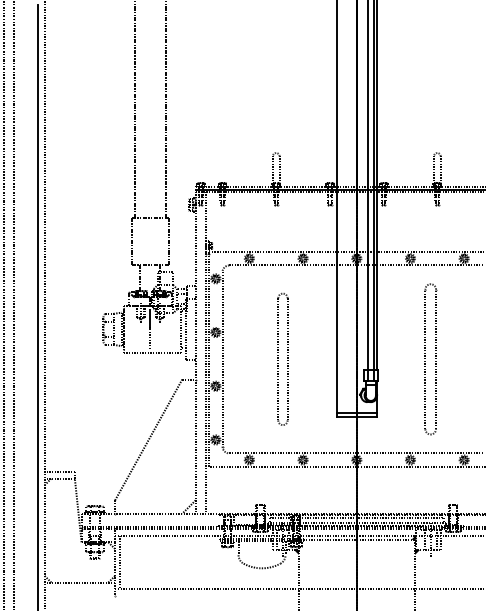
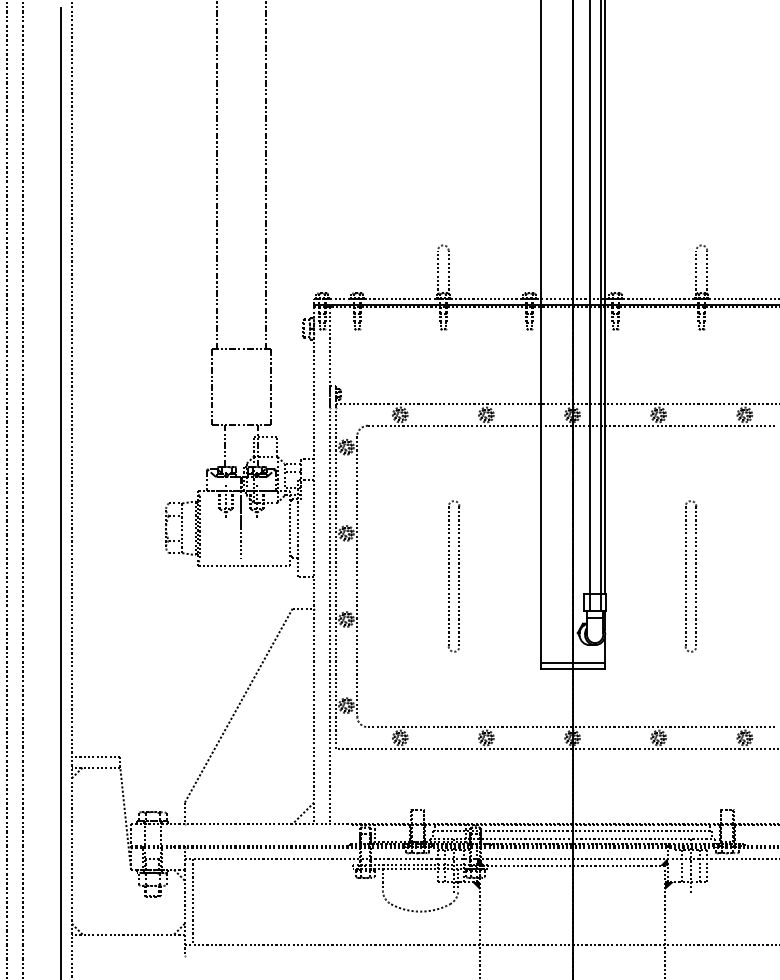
part: (282, 359) -> (453, 576), size x0.71
part: (430, 359) -> (690, 576), size x0.62

